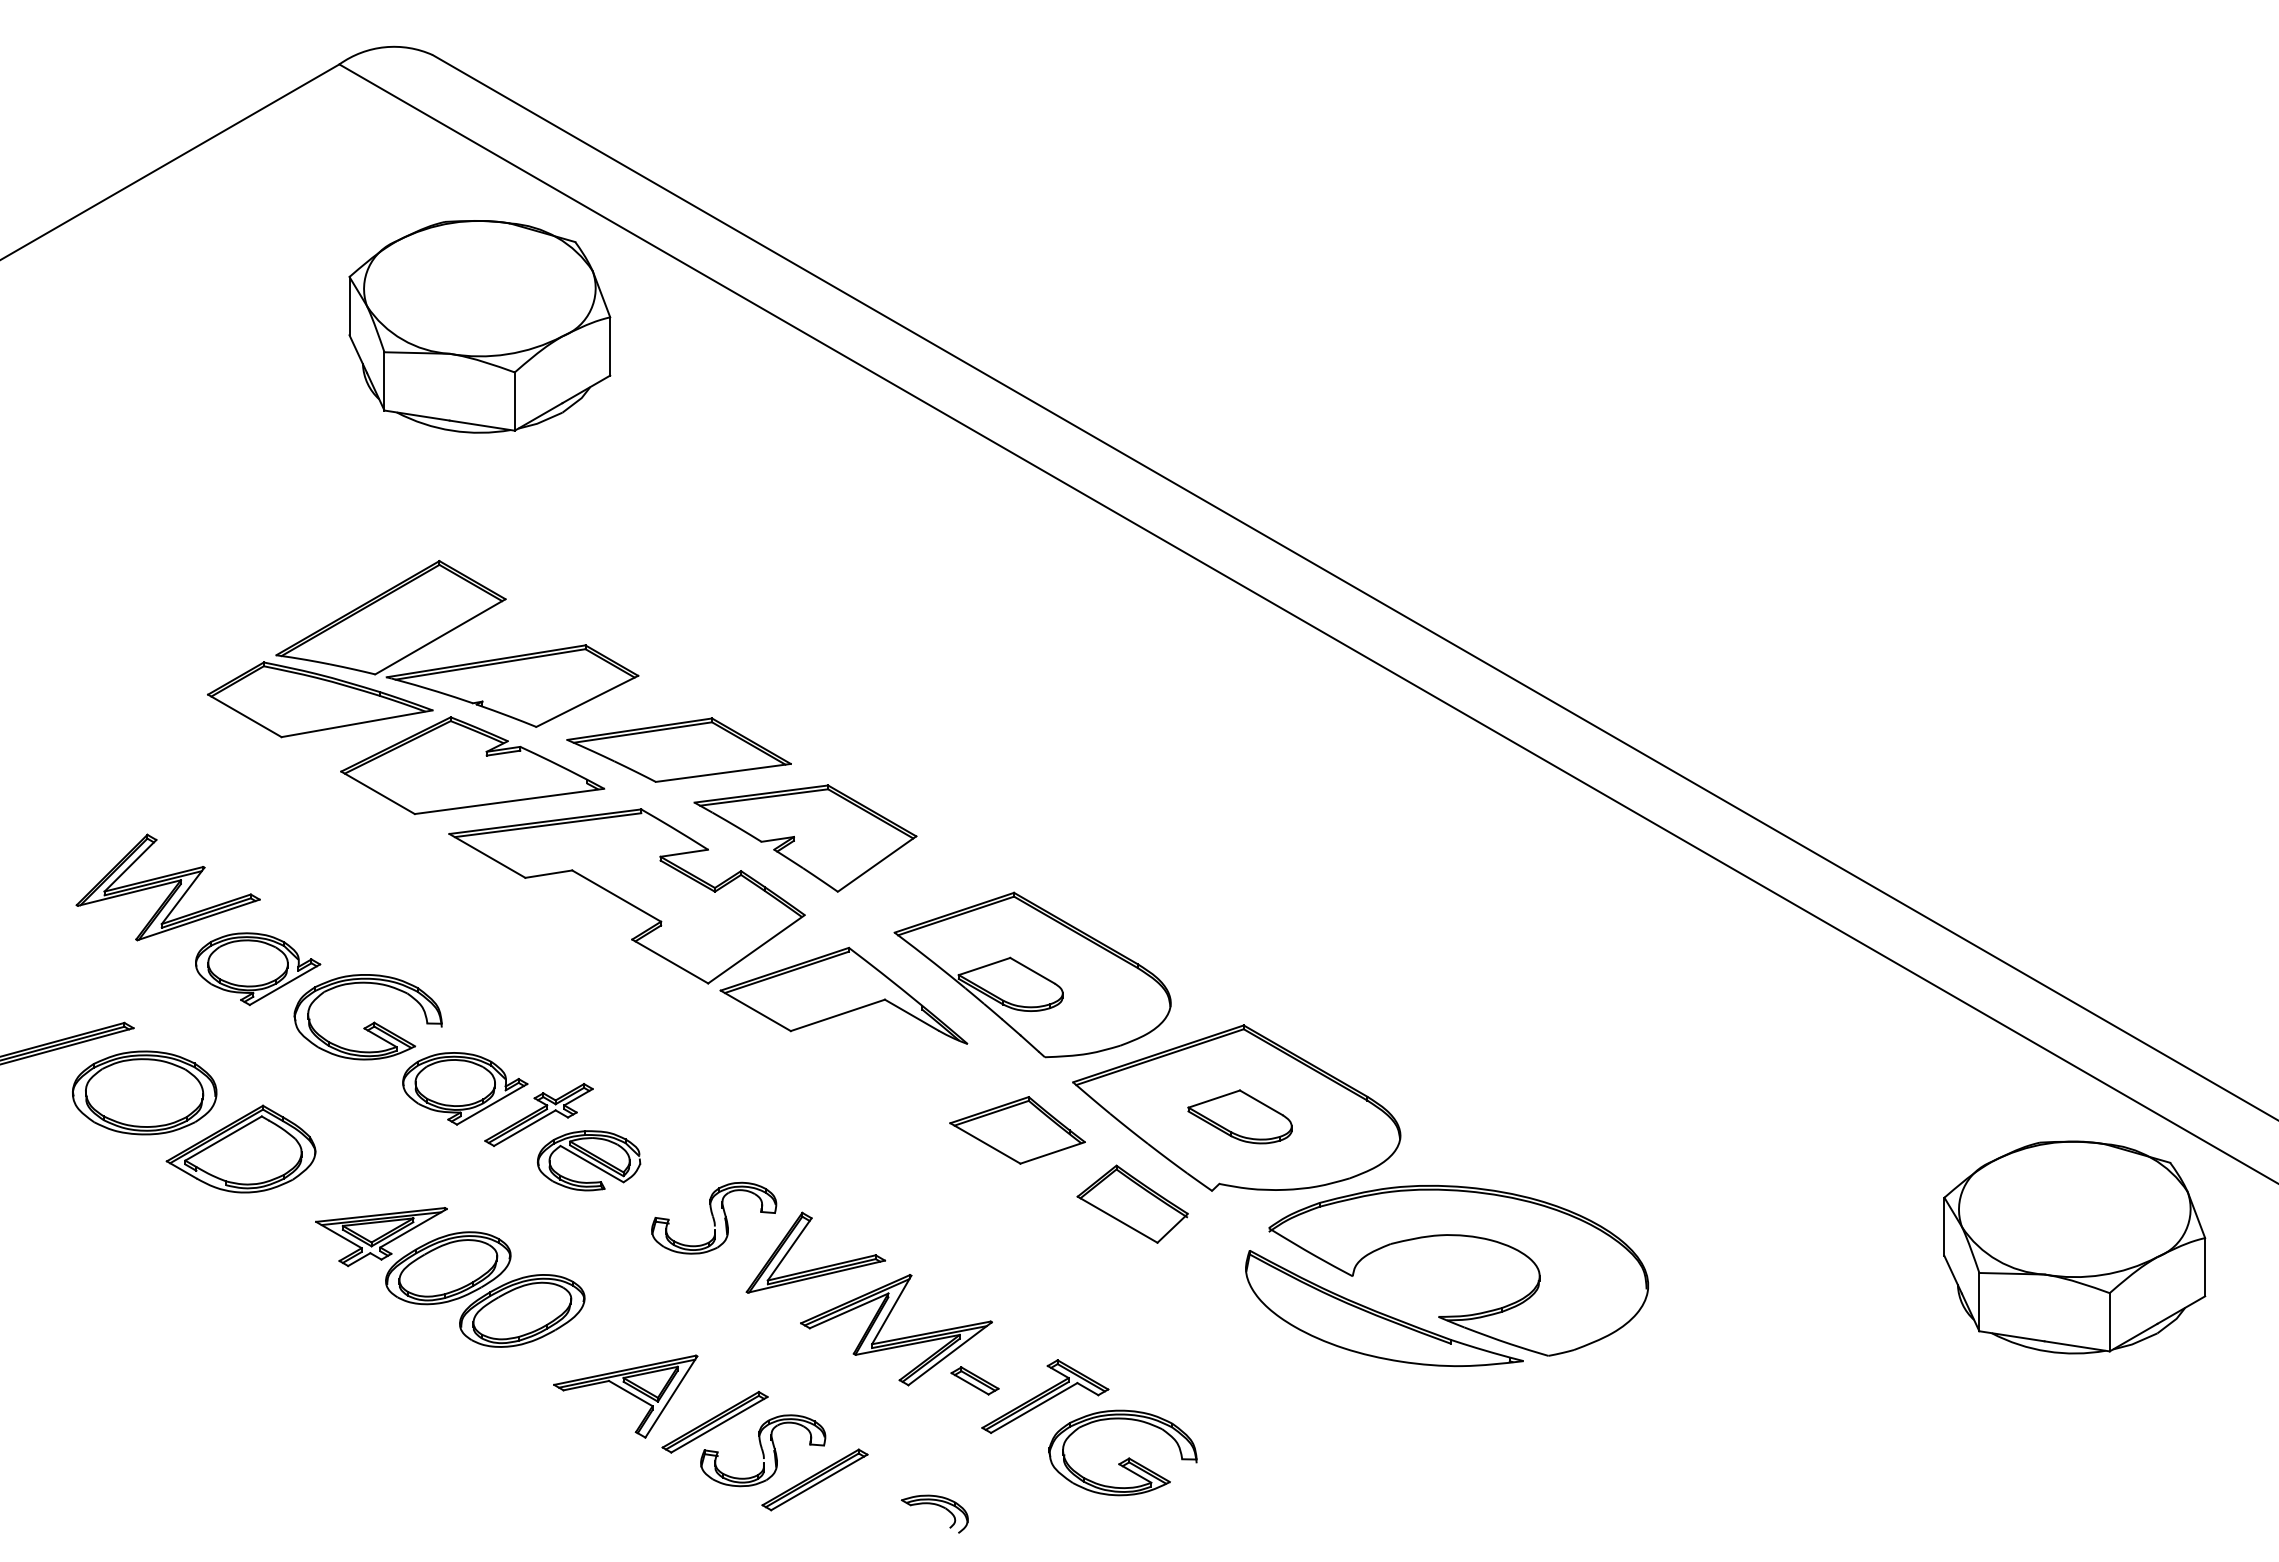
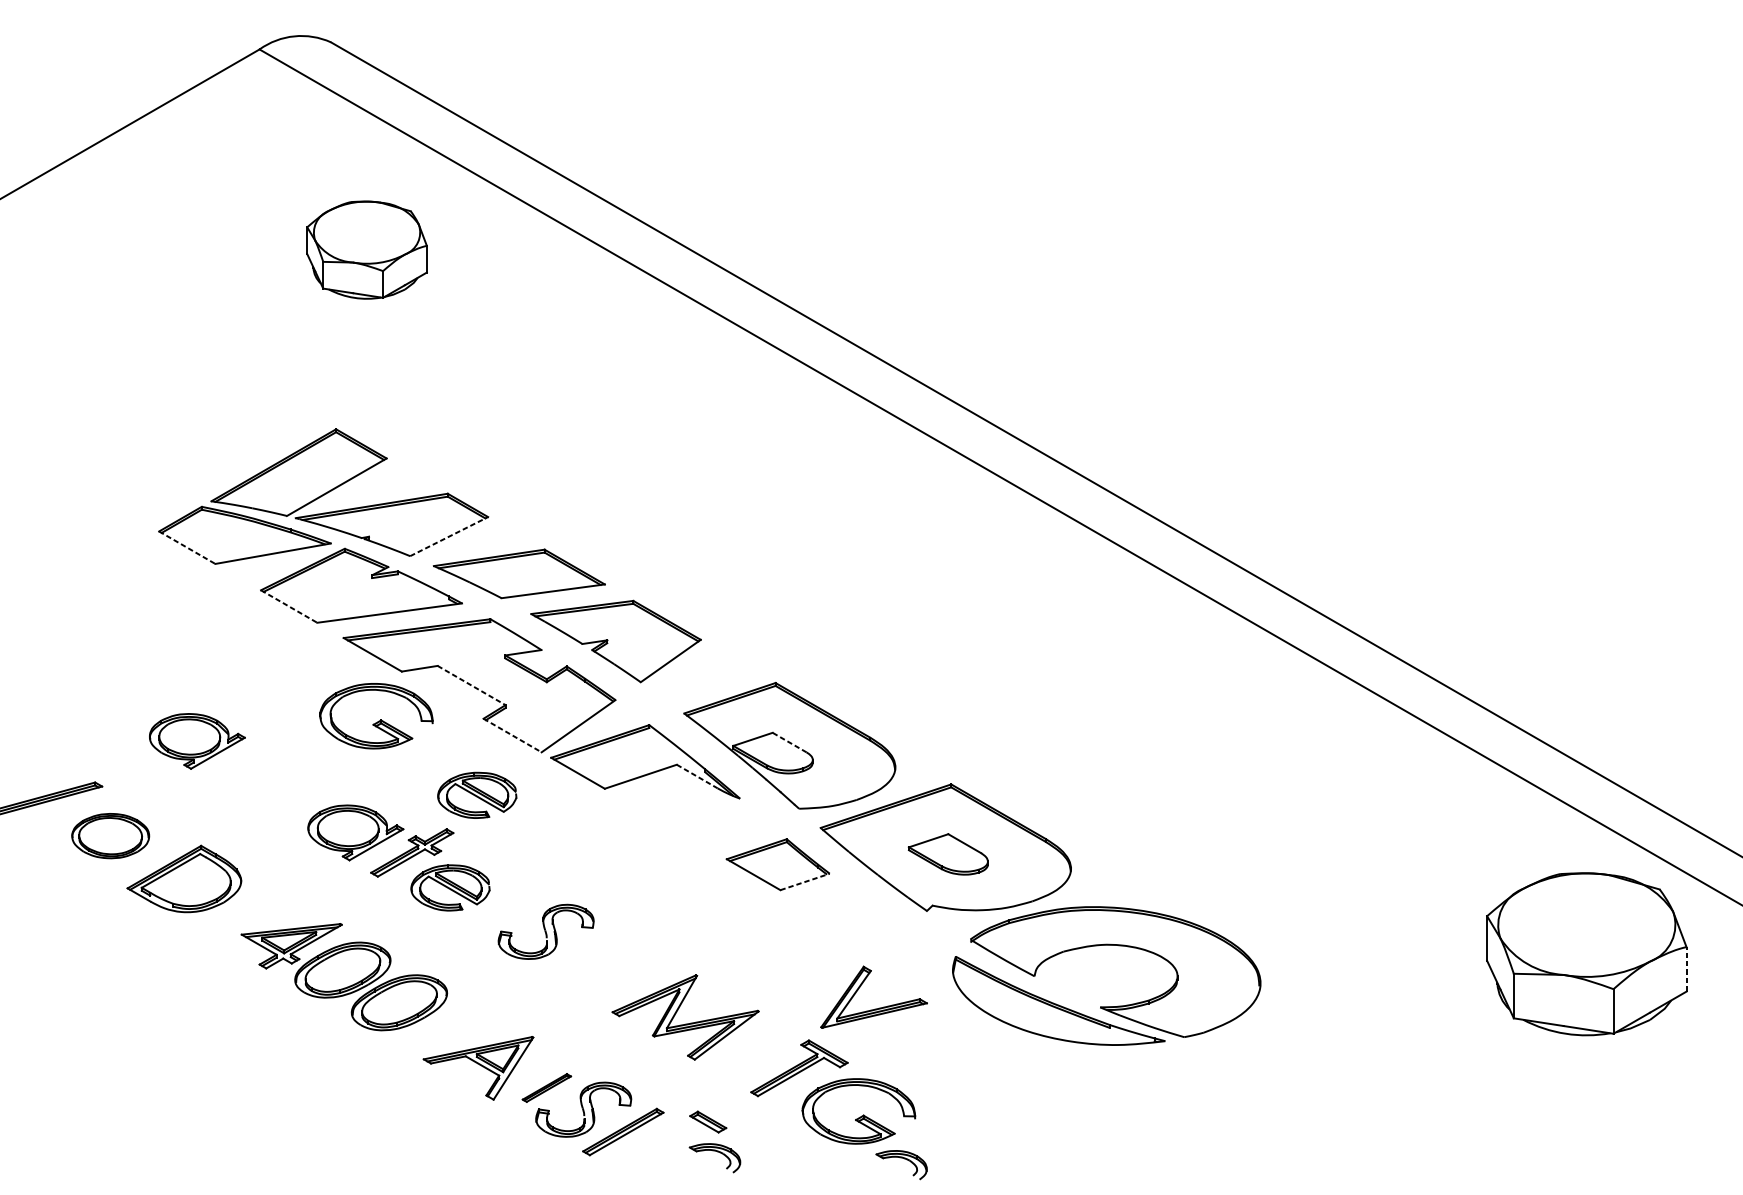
part: (479, 326) -> (366, 249), size x0.6
line: (587, 701) -> (449, 536), solid -> dashed
line: (245, 716) -> (187, 548), solid -> dashed
line: (378, 793) -> (289, 607), solid -> dashed
part: (167, 887) -> (128, 678), removed
line: (617, 896) -> (472, 685), solid -> dashed
line: (670, 961) -> (512, 735), solid -> dashed
line: (1032, 970) -> (789, 742), solid -> dashed
line: (911, 1015) -> (697, 776), solid -> dashed
part: (372, 1022) -> (379, 720), moved
part: (624, 1039) -> (477, 795), added
part: (144, 1092) -> (110, 835), size x0.7
line: (1052, 1152) -> (804, 881), solid -> dashed
part: (1132, 1203) -> (866, 920), removed
line: (2205, 1266) -> (1686, 968), solid -> dashed
part: (818, 1267) -> (876, 1008), moved
part: (974, 1380) -> (707, 1121), moved
part: (714, 1422) -> (546, 1088), size x0.6
part: (1179, 1514) -> (902, 1158), added

